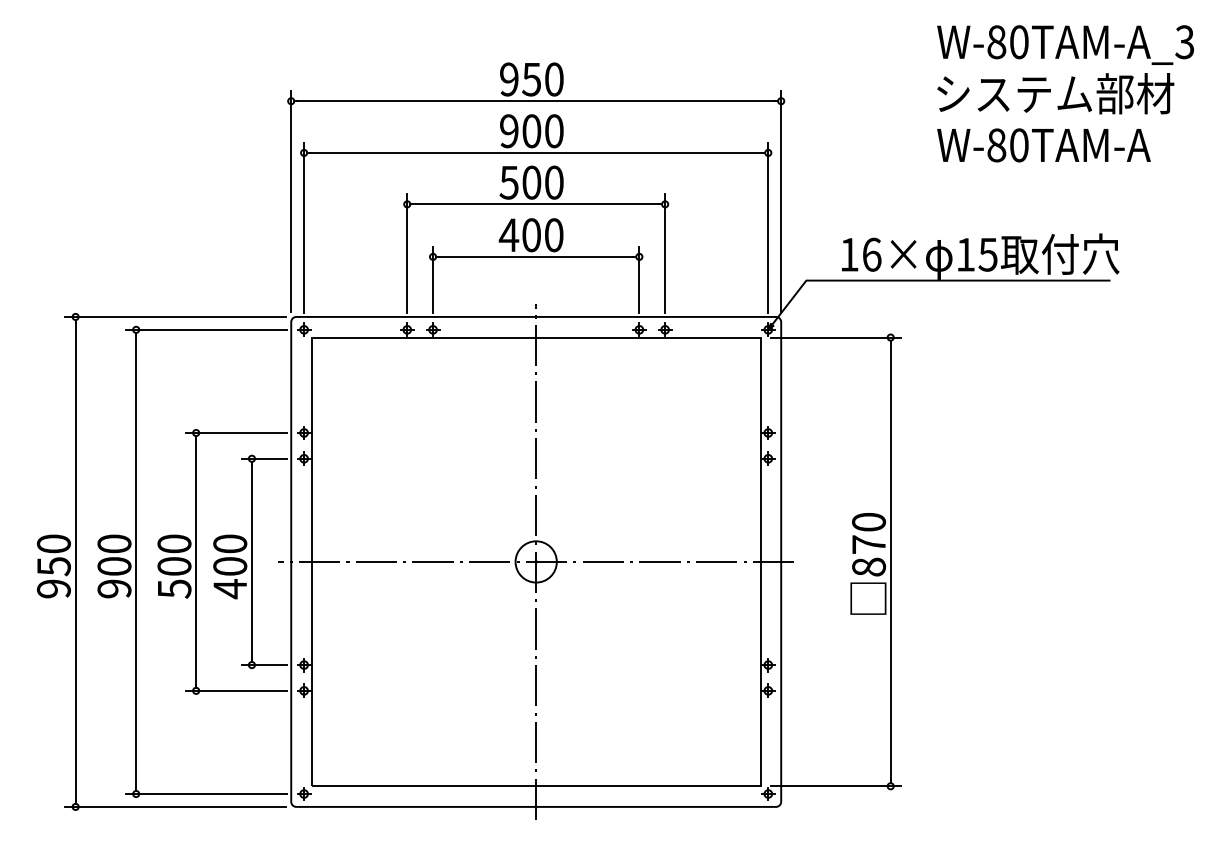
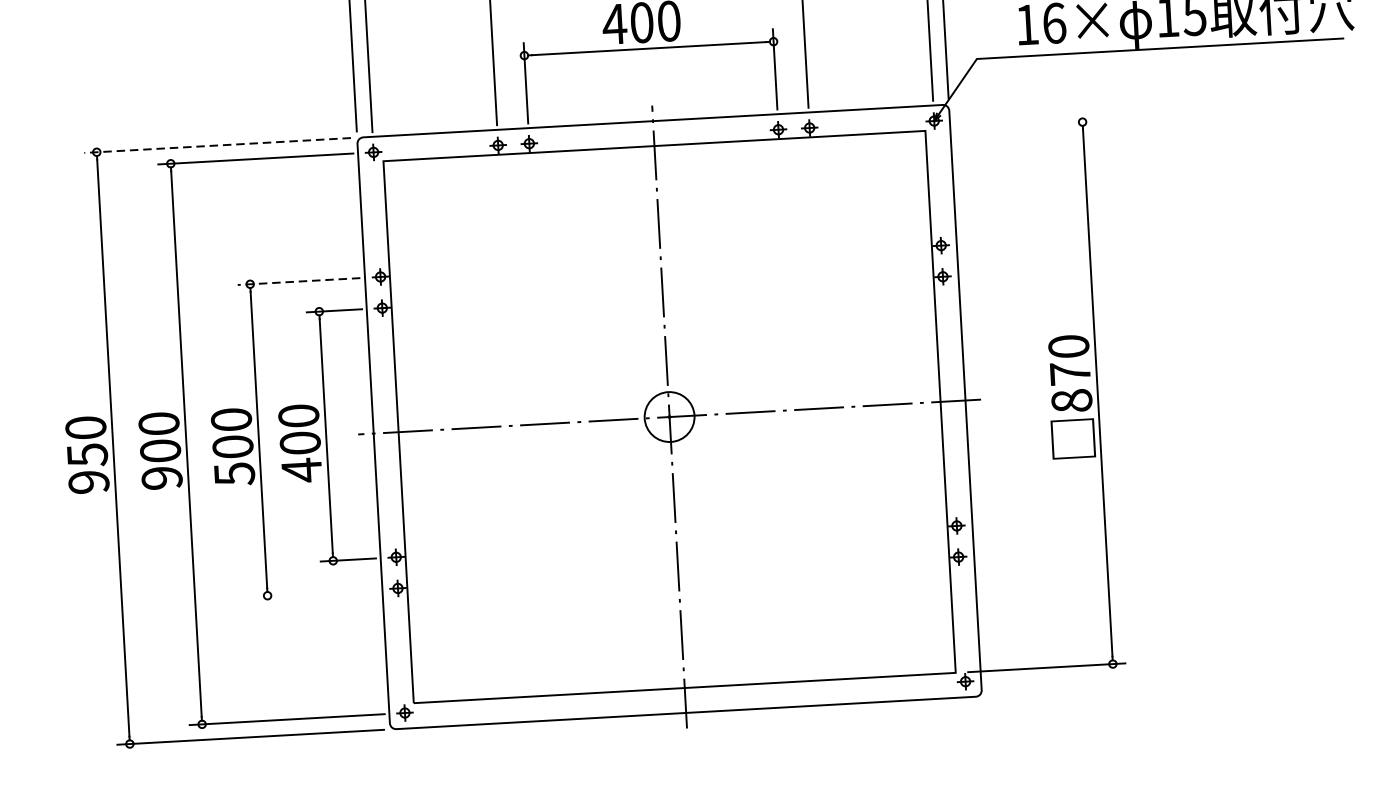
line: (175, 316) -> (217, 144), solid -> dashed
line: (835, 337) -> (1015, 125), removed
line: (236, 433) -> (298, 282), solid -> dashed
line: (236, 690) -> (316, 592), removed

